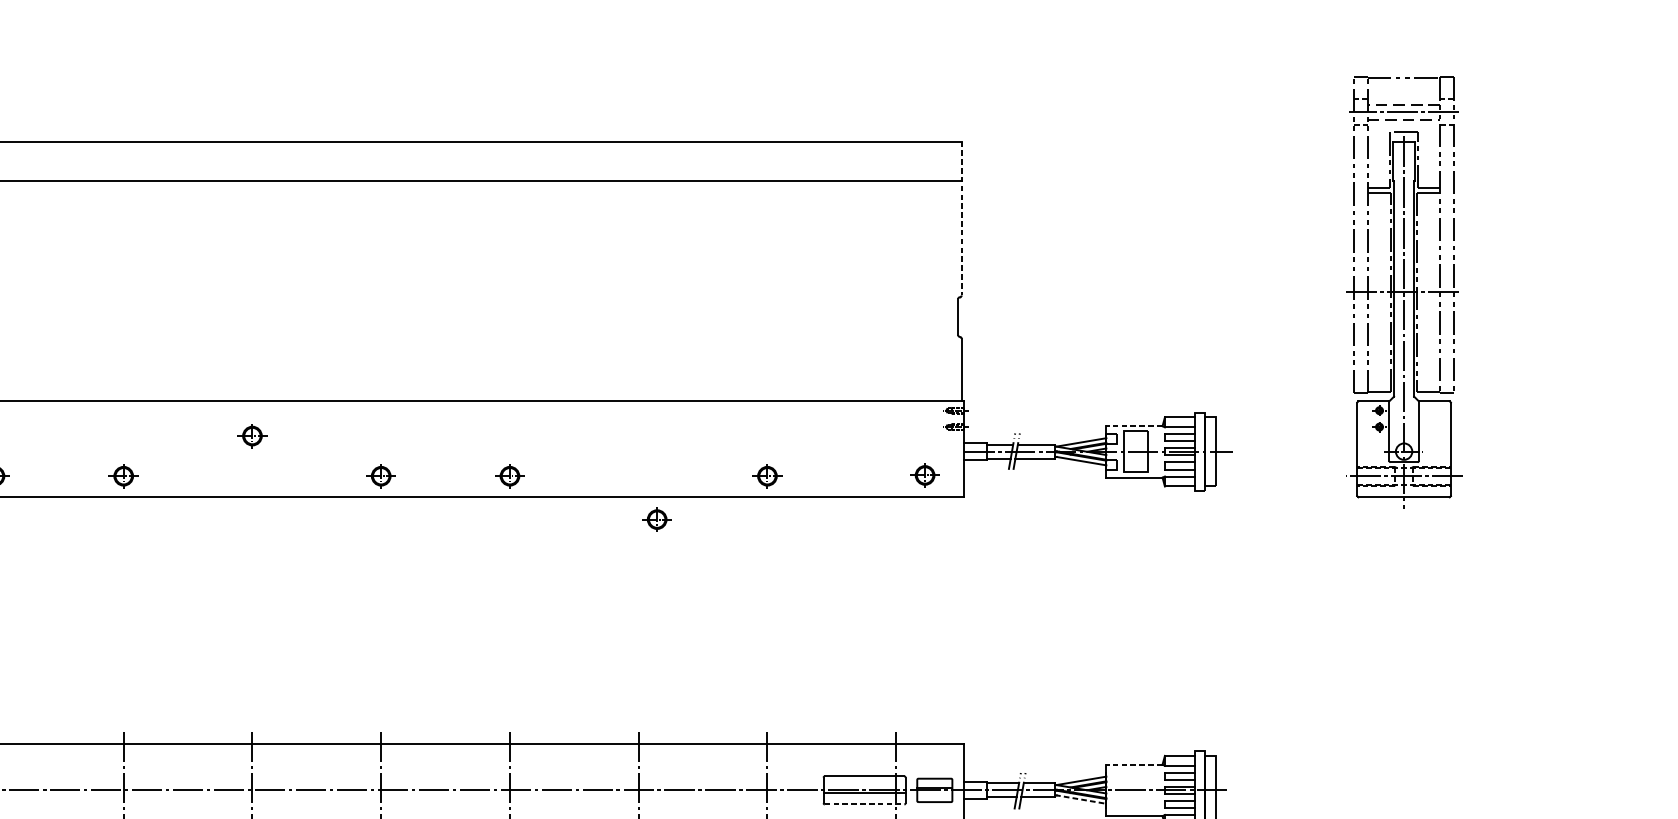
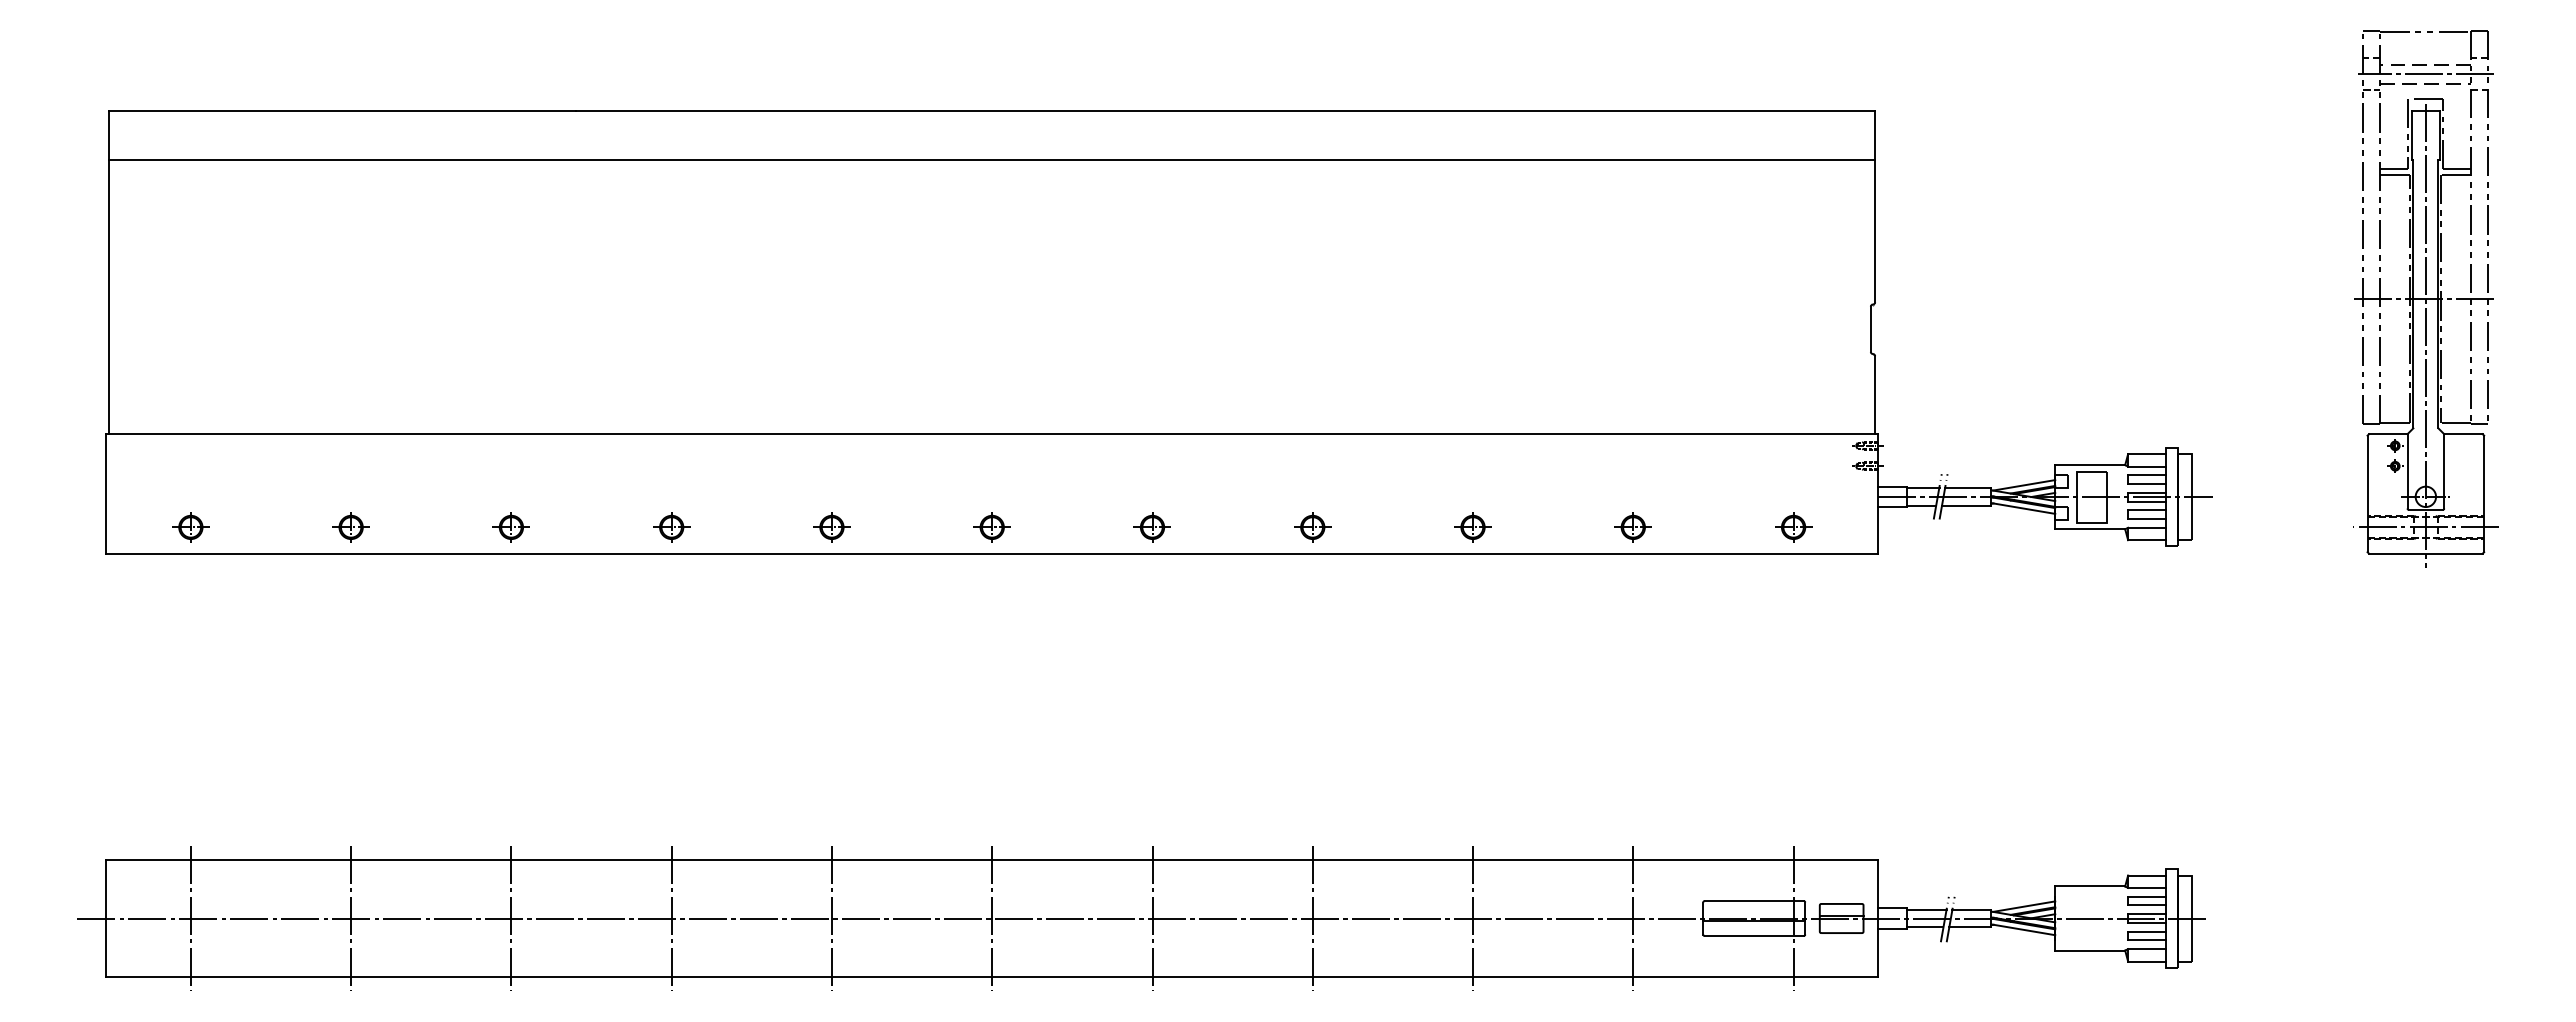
line: (961, 218) -> (1875, 206), dashed -> solid
line: (1134, 426) -> (2090, 465), dashed -> solid
part: (251, 436) -> (991, 527), moved
part: (925, 475) -> (1793, 527), moved
part: (656, 519) -> (1472, 527), moved
line: (1134, 764) -> (2090, 886), dashed -> solid
line: (1080, 799) -> (2023, 929), dashed -> solid
line: (864, 804) -> (1754, 936), dashed -> solid

